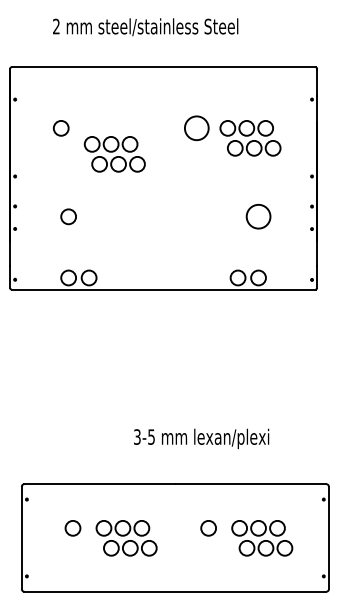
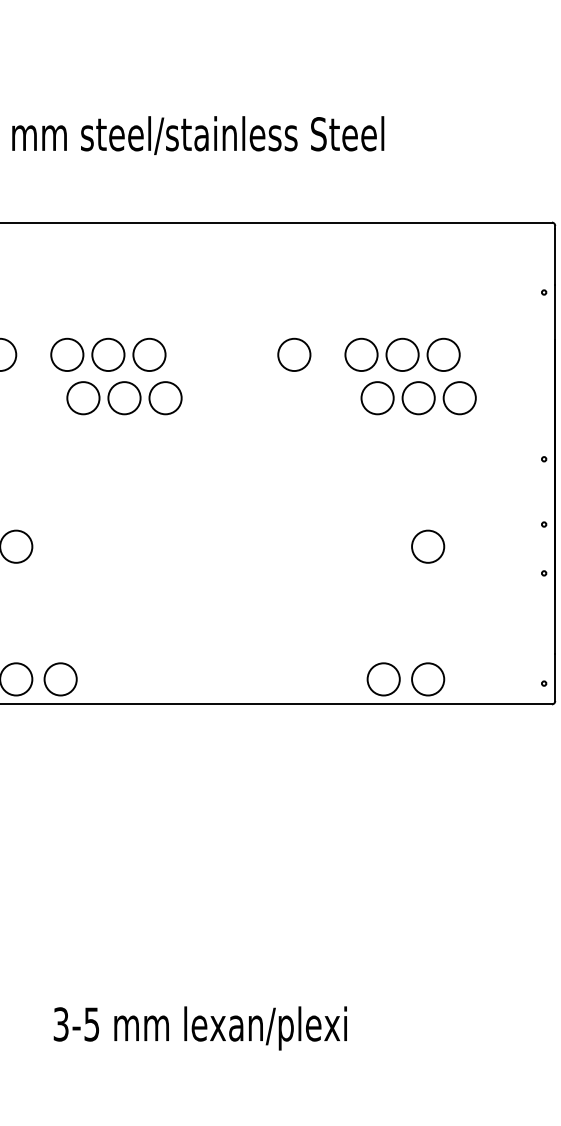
circle: (196, 128) -> (293, 355), size x0.62
part: (114, 154) -> (115, 376), moved
circle: (258, 216) -> (428, 546), size x0.62
text: (201, 438) -> (200, 1027), moved

